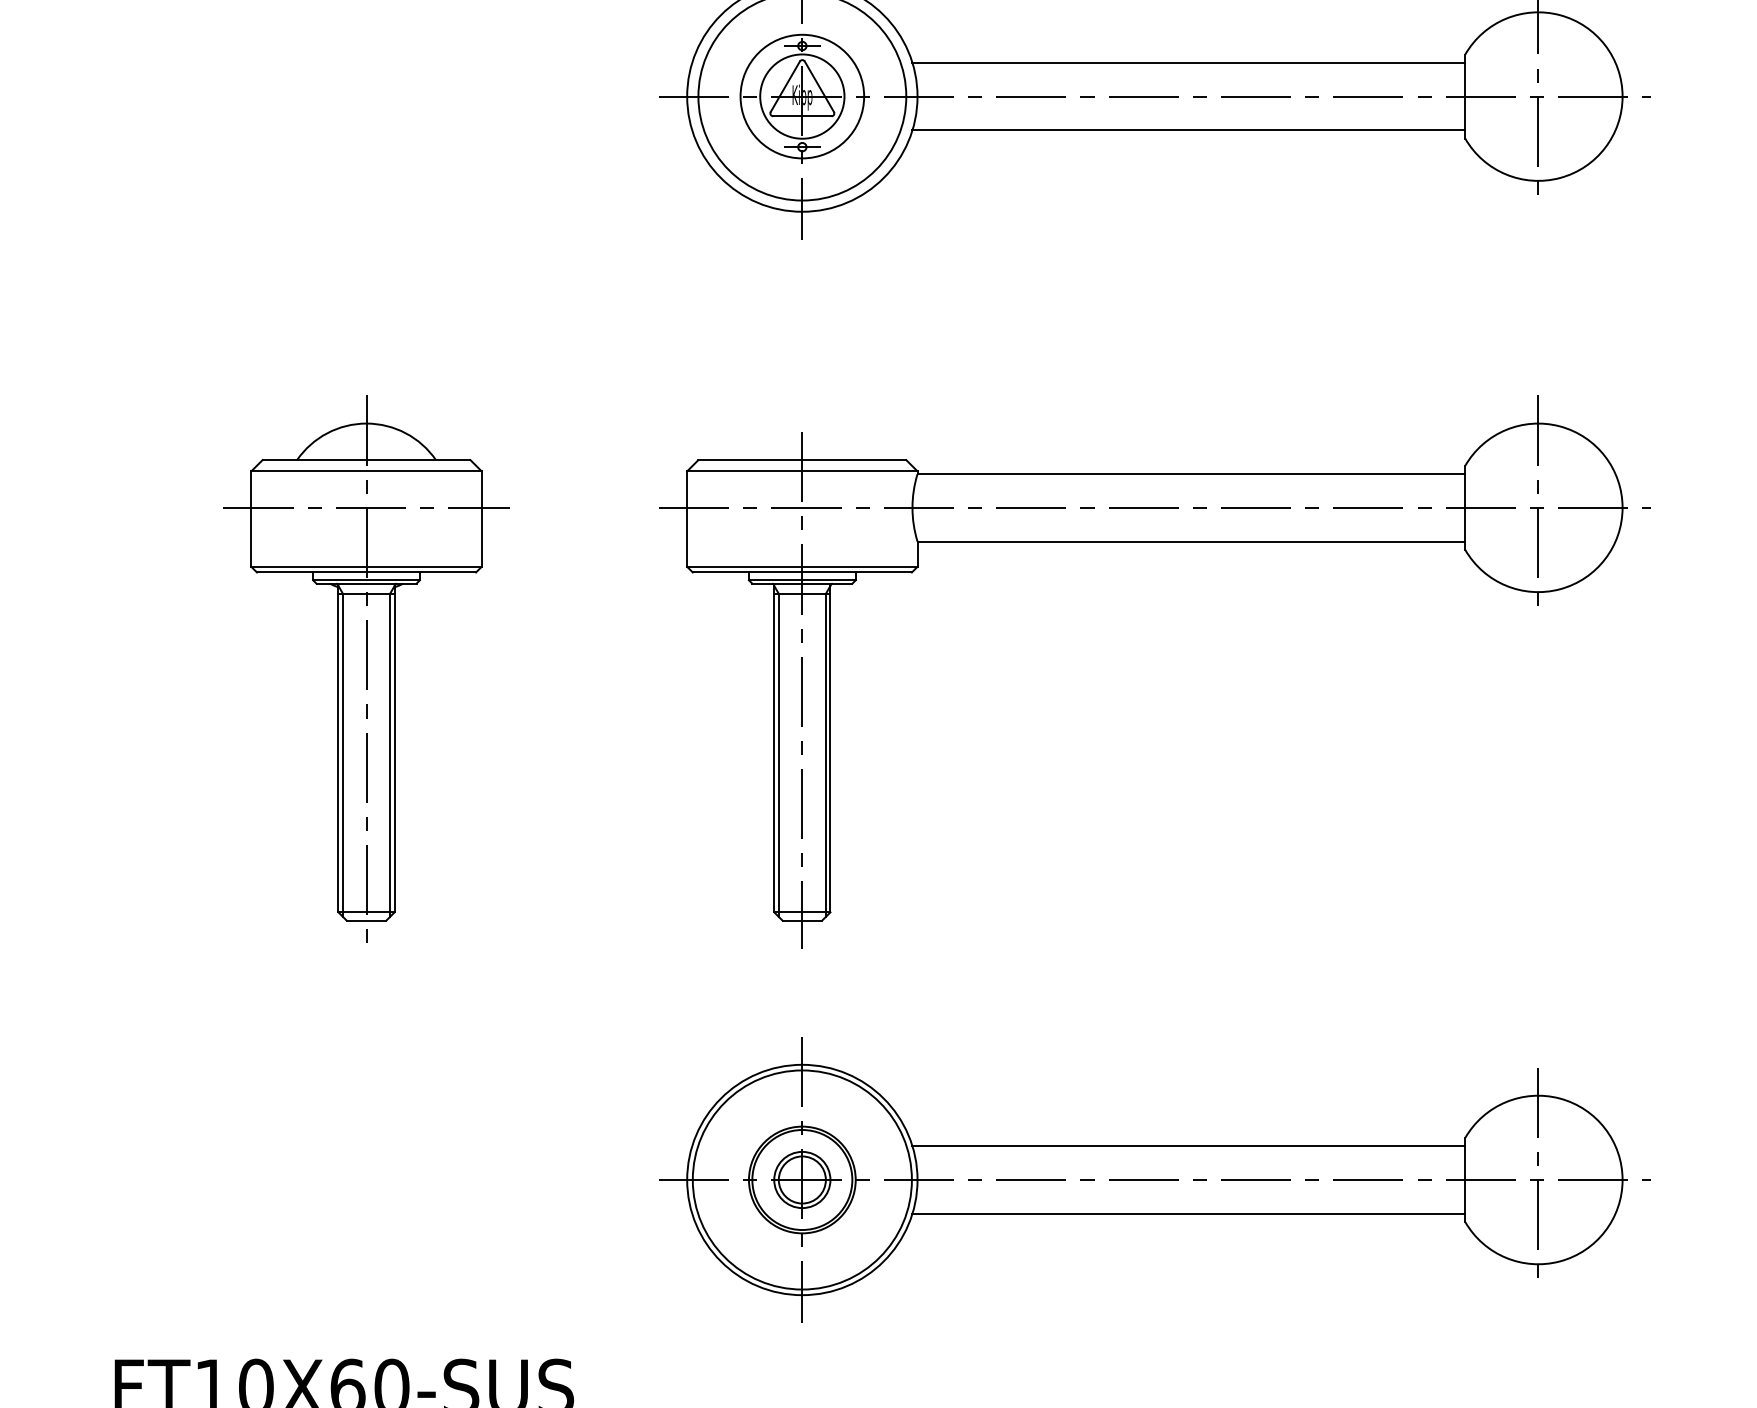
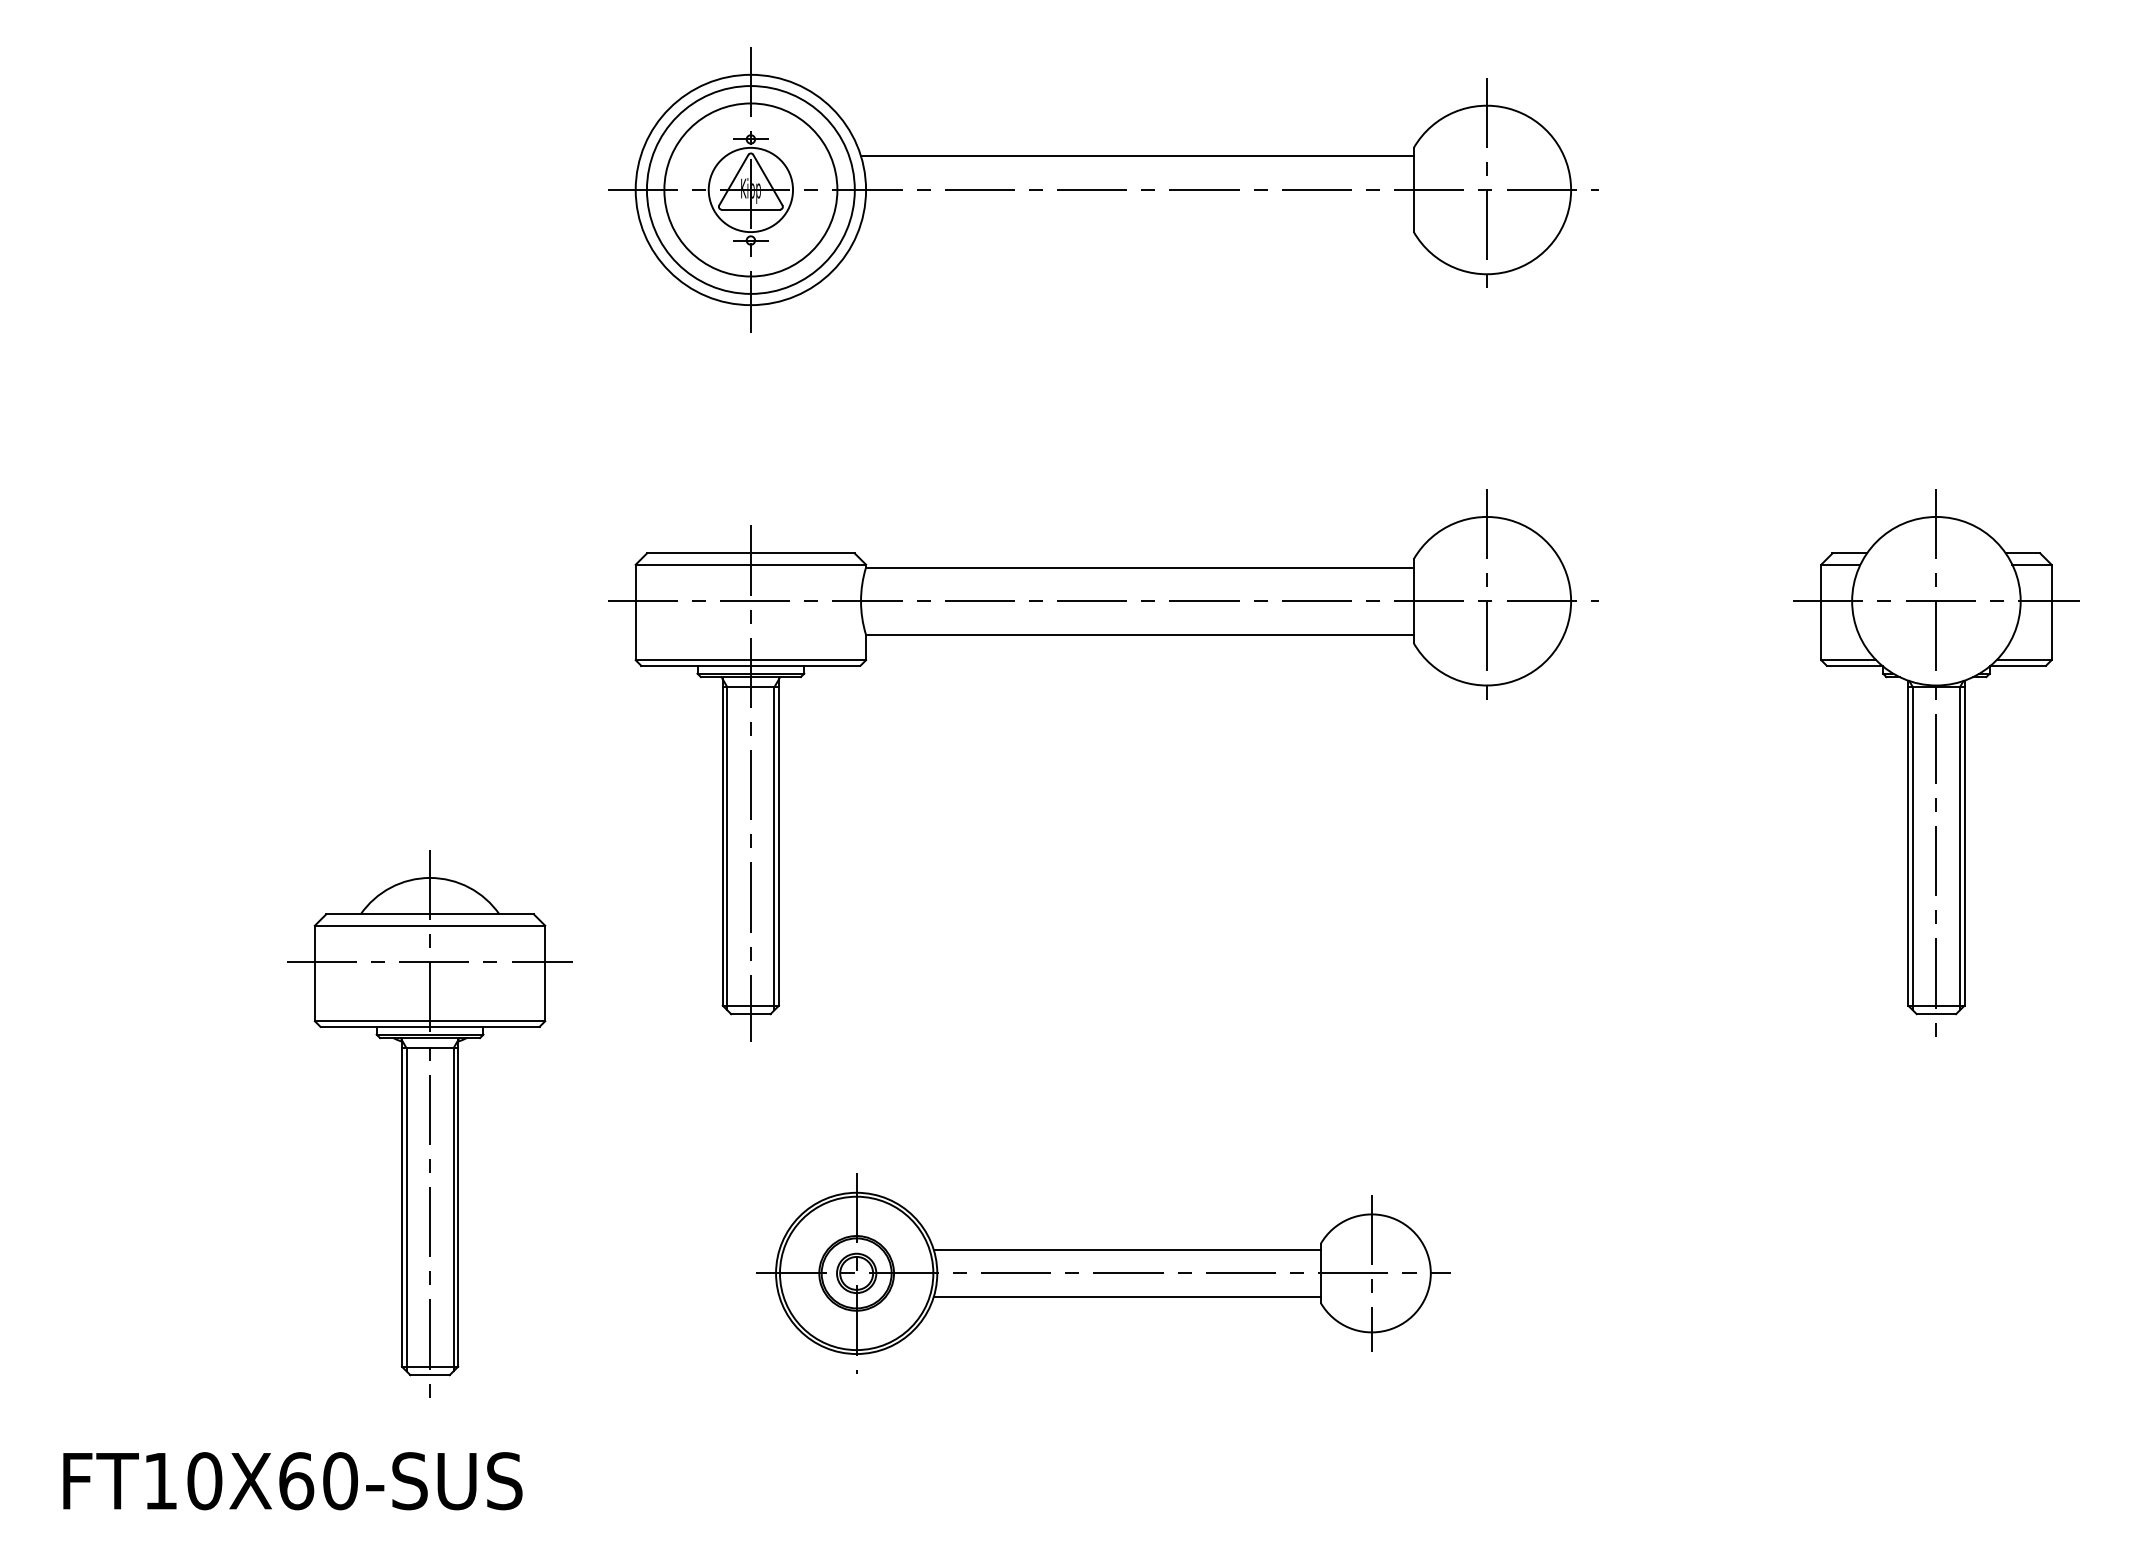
circle: (801, 96) -> (750, 189), size x1.4
line: (1188, 130) -> (1137, 223), removed
part: (365, 669) -> (429, 1123), moved
part: (1154, 1180) -> (1103, 1273), size x0.7

